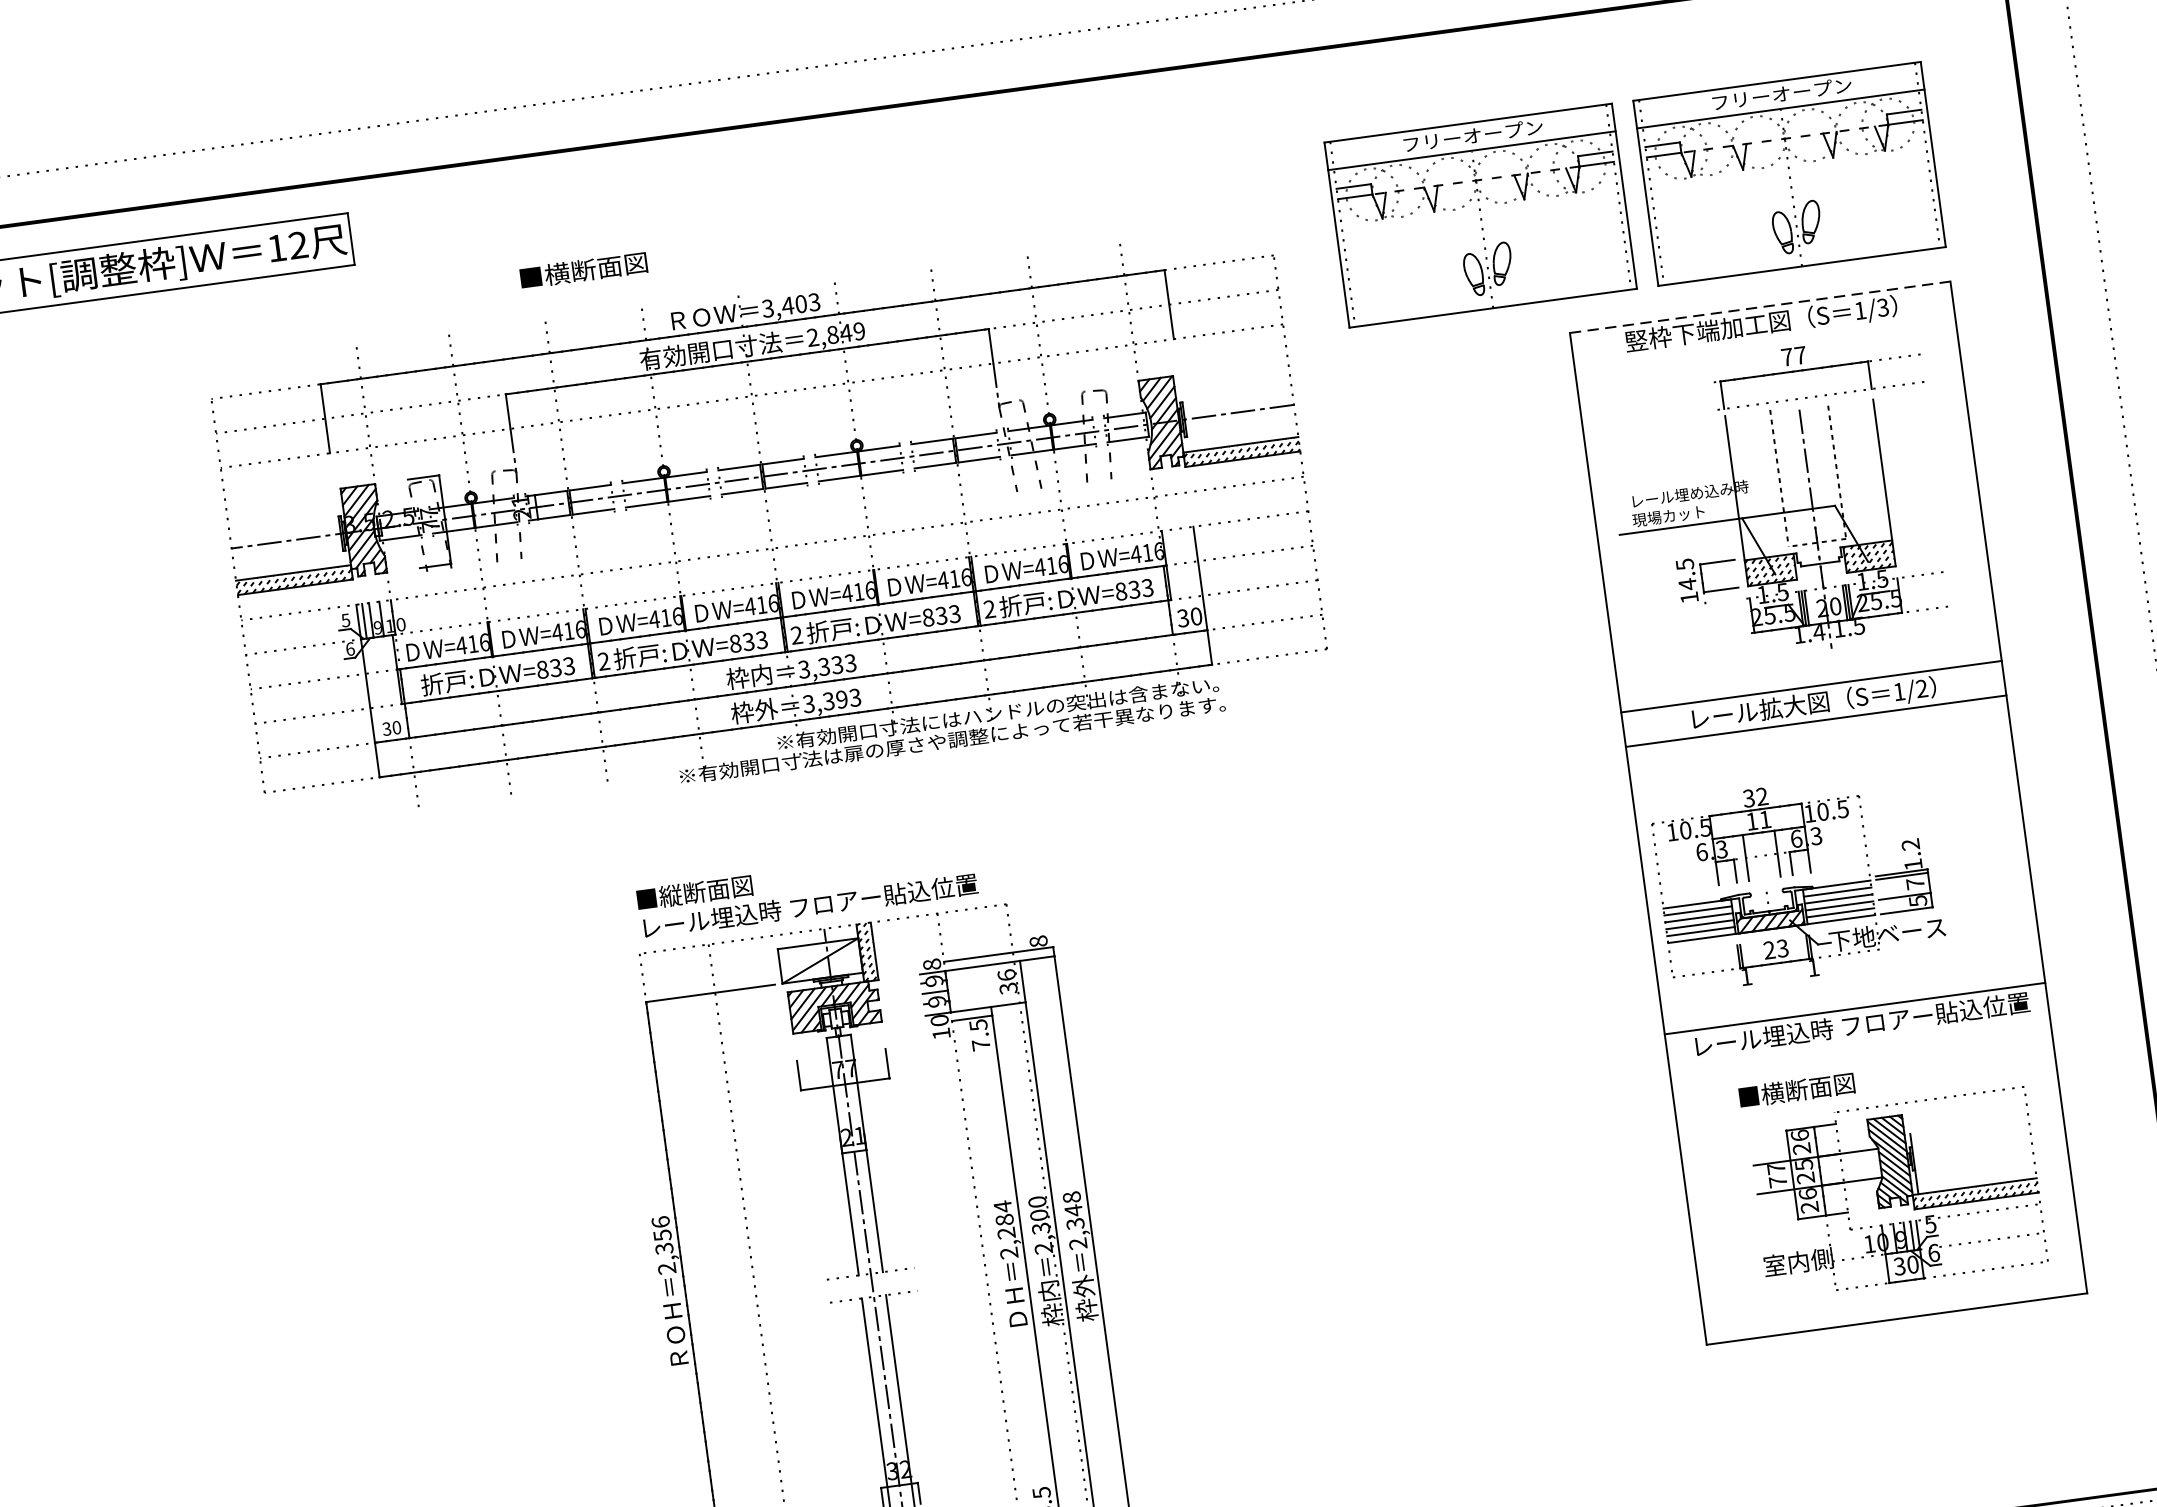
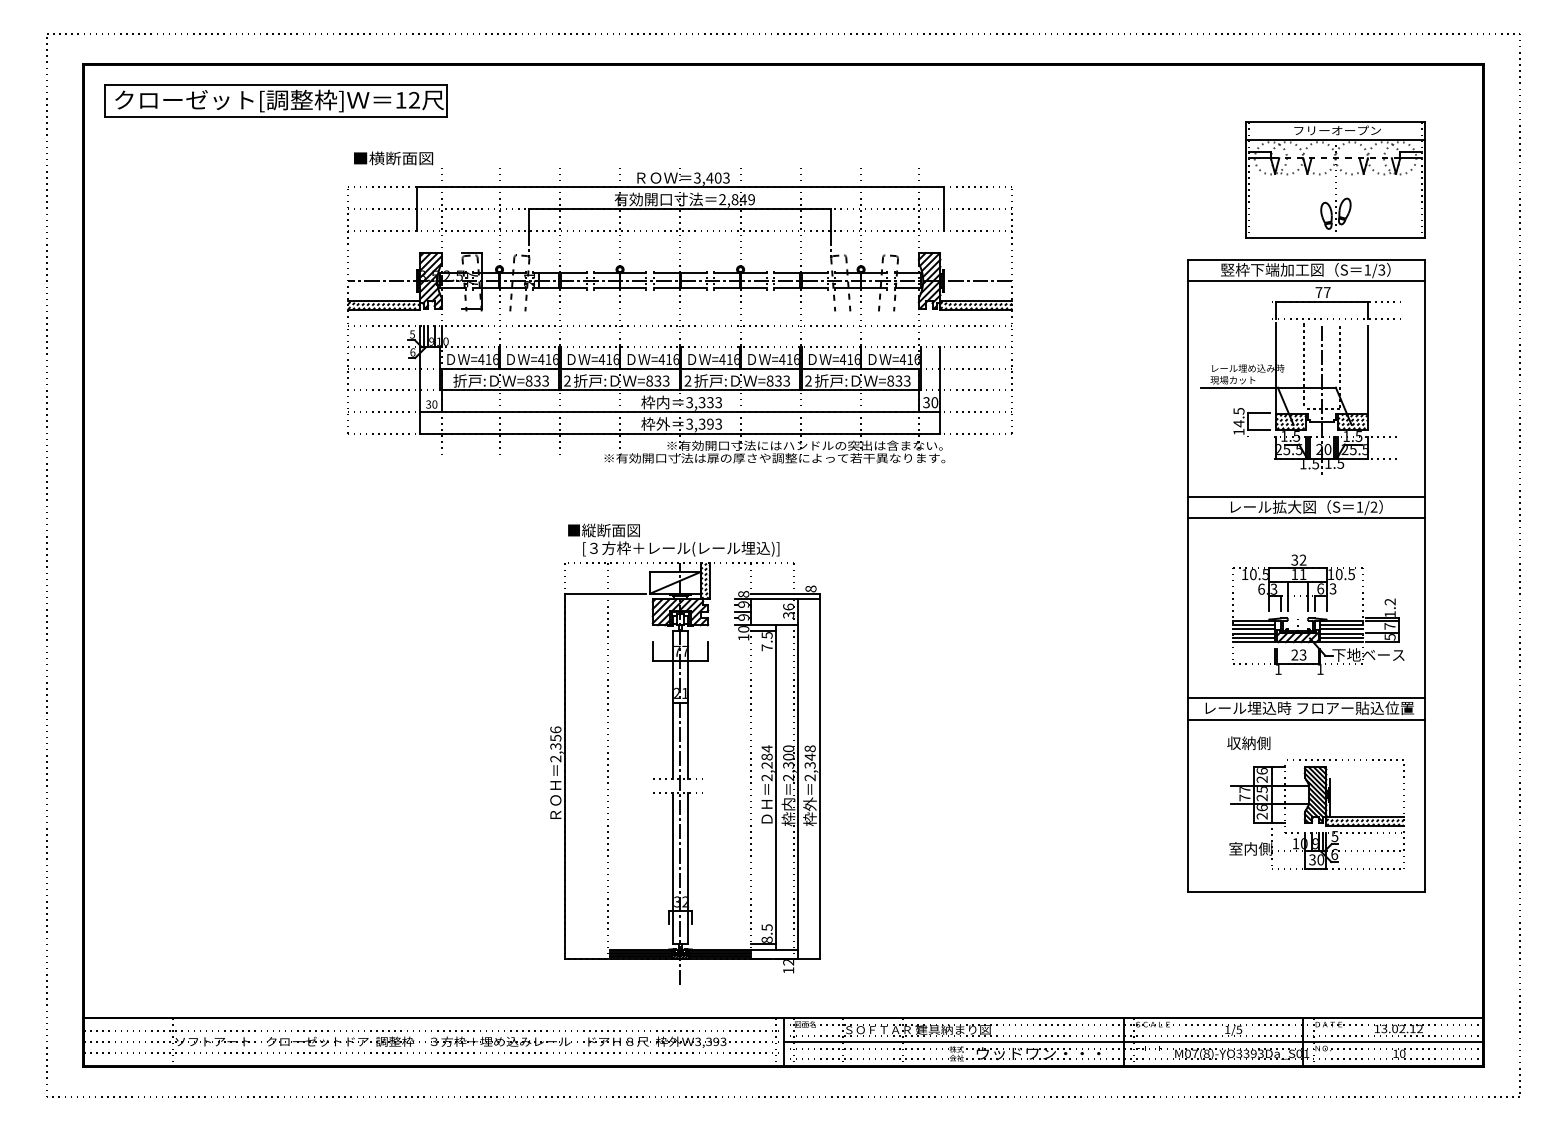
part: (1480, 214) -> (1142, 179), removed
text: (583, 270) -> (393, 158), moved
line: (1760, 307) -> (1306, 259), dashed -> solid
line: (1764, 342) -> (1306, 281), added
text: (1818, 633) -> (1315, 464), 1.4 -> 1.5
part: (1798, 880) -> (1318, 614), moved
text: (811, 906) -> (674, 548), レール埋込時 フロアー貼込位置 -> [３方枠＋レール(レール埋込)]
line: (1859, 1043) -> (1306, 719), added
text: (1796, 1090) -> (1263, 743), ■横断面図 -> 収納側

